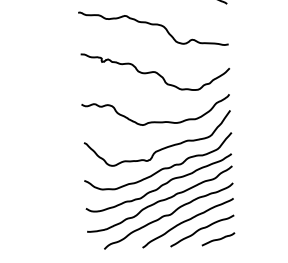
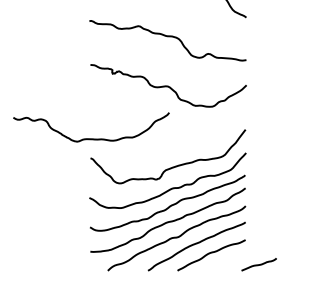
curve: (156, 121) -> (91, 138), moved
line: (217, 239) -> (258, 264), moved

